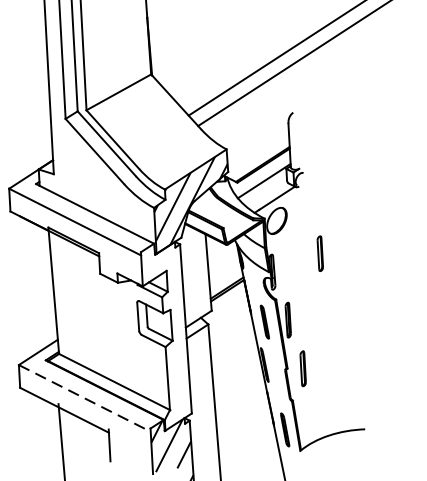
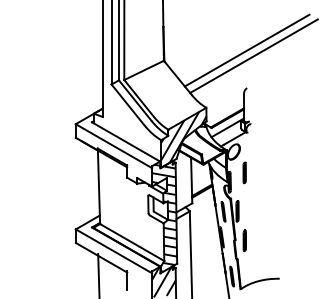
line: (319, 253) -> (244, 172), moved
hatch: (166, 337) -> (164, 217), added
line: (85, 398) -> (114, 251), dashed -> solid

